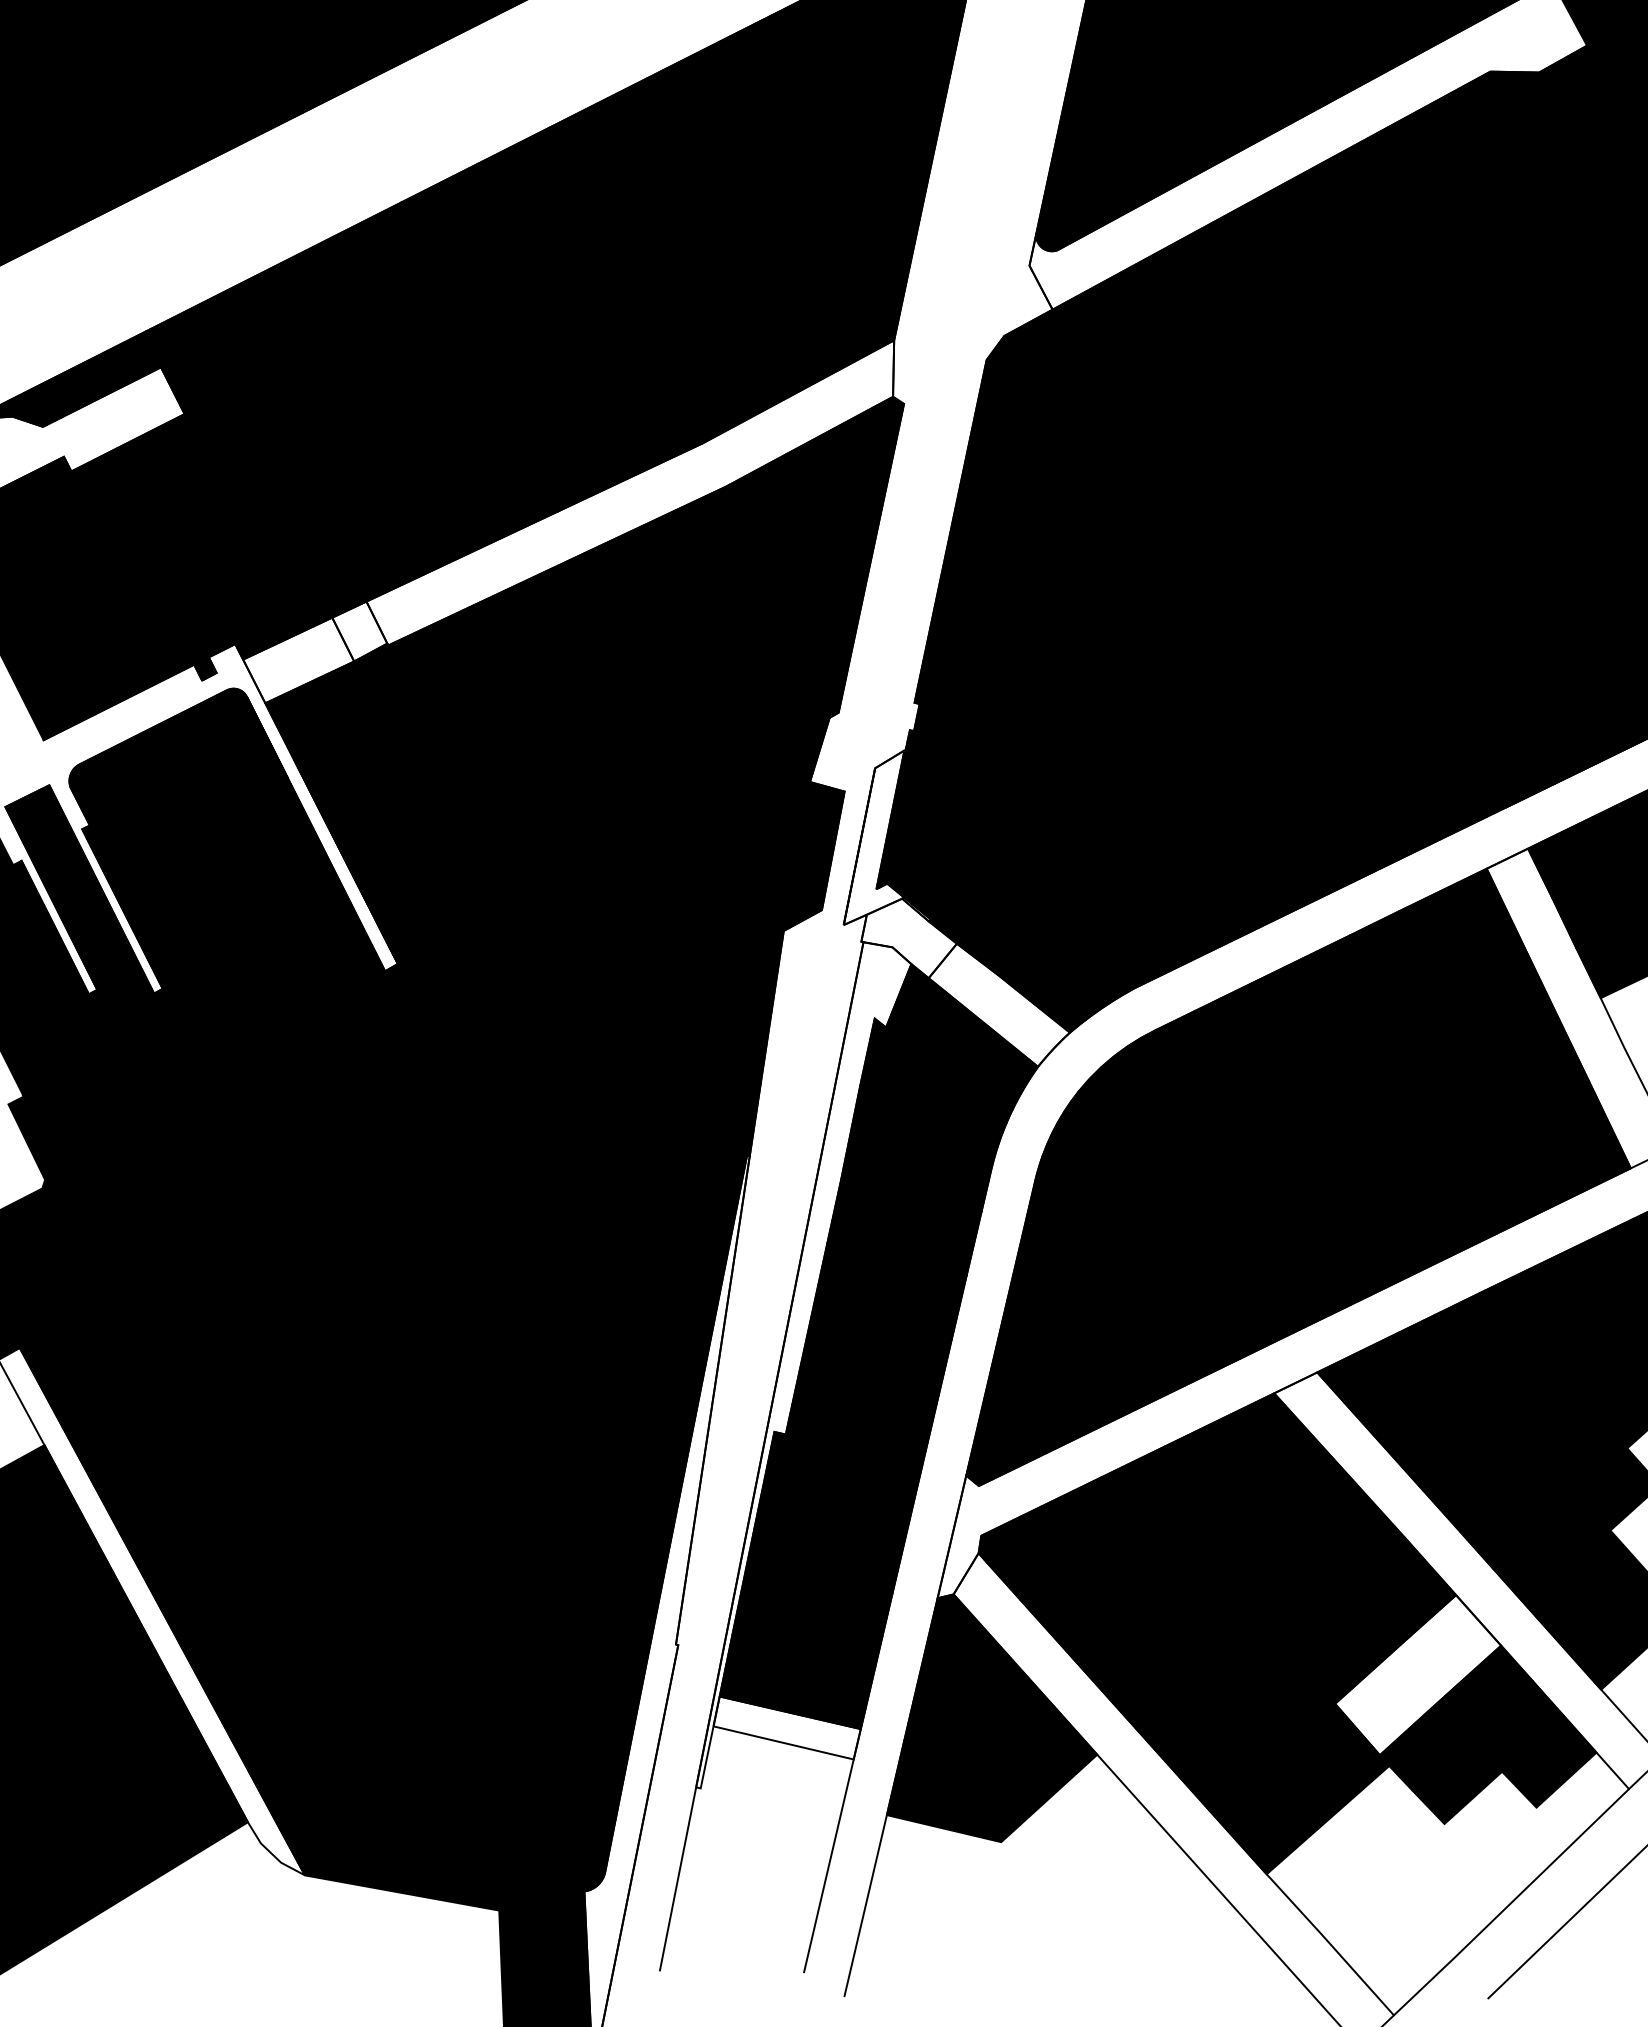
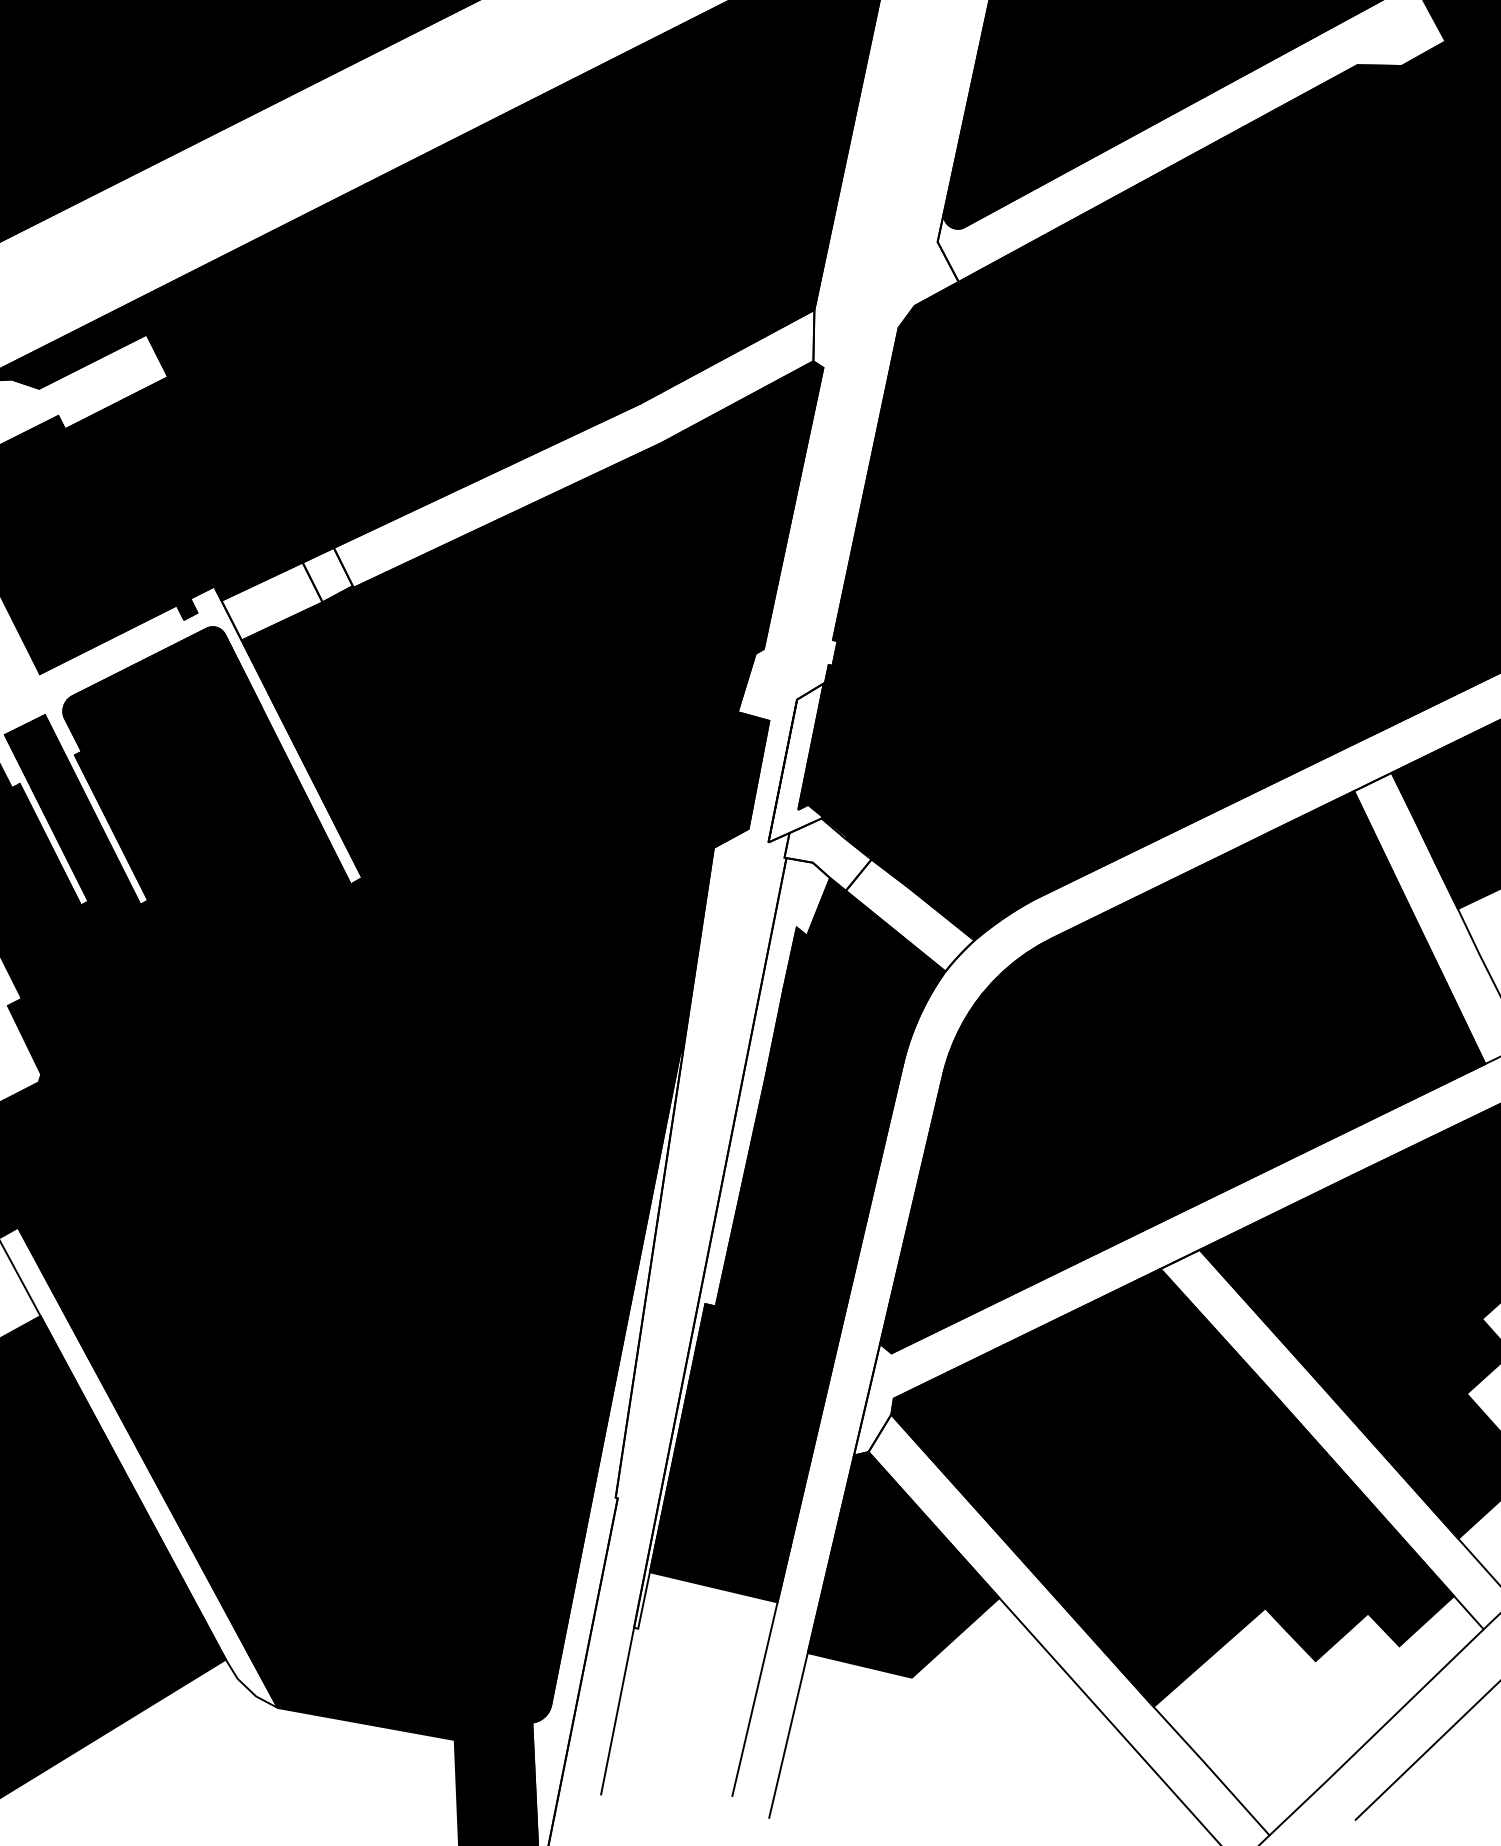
fill: (1418, 1675) -> (1291, 1525), added
fill: (786, 1727) -> (716, 1573), added

